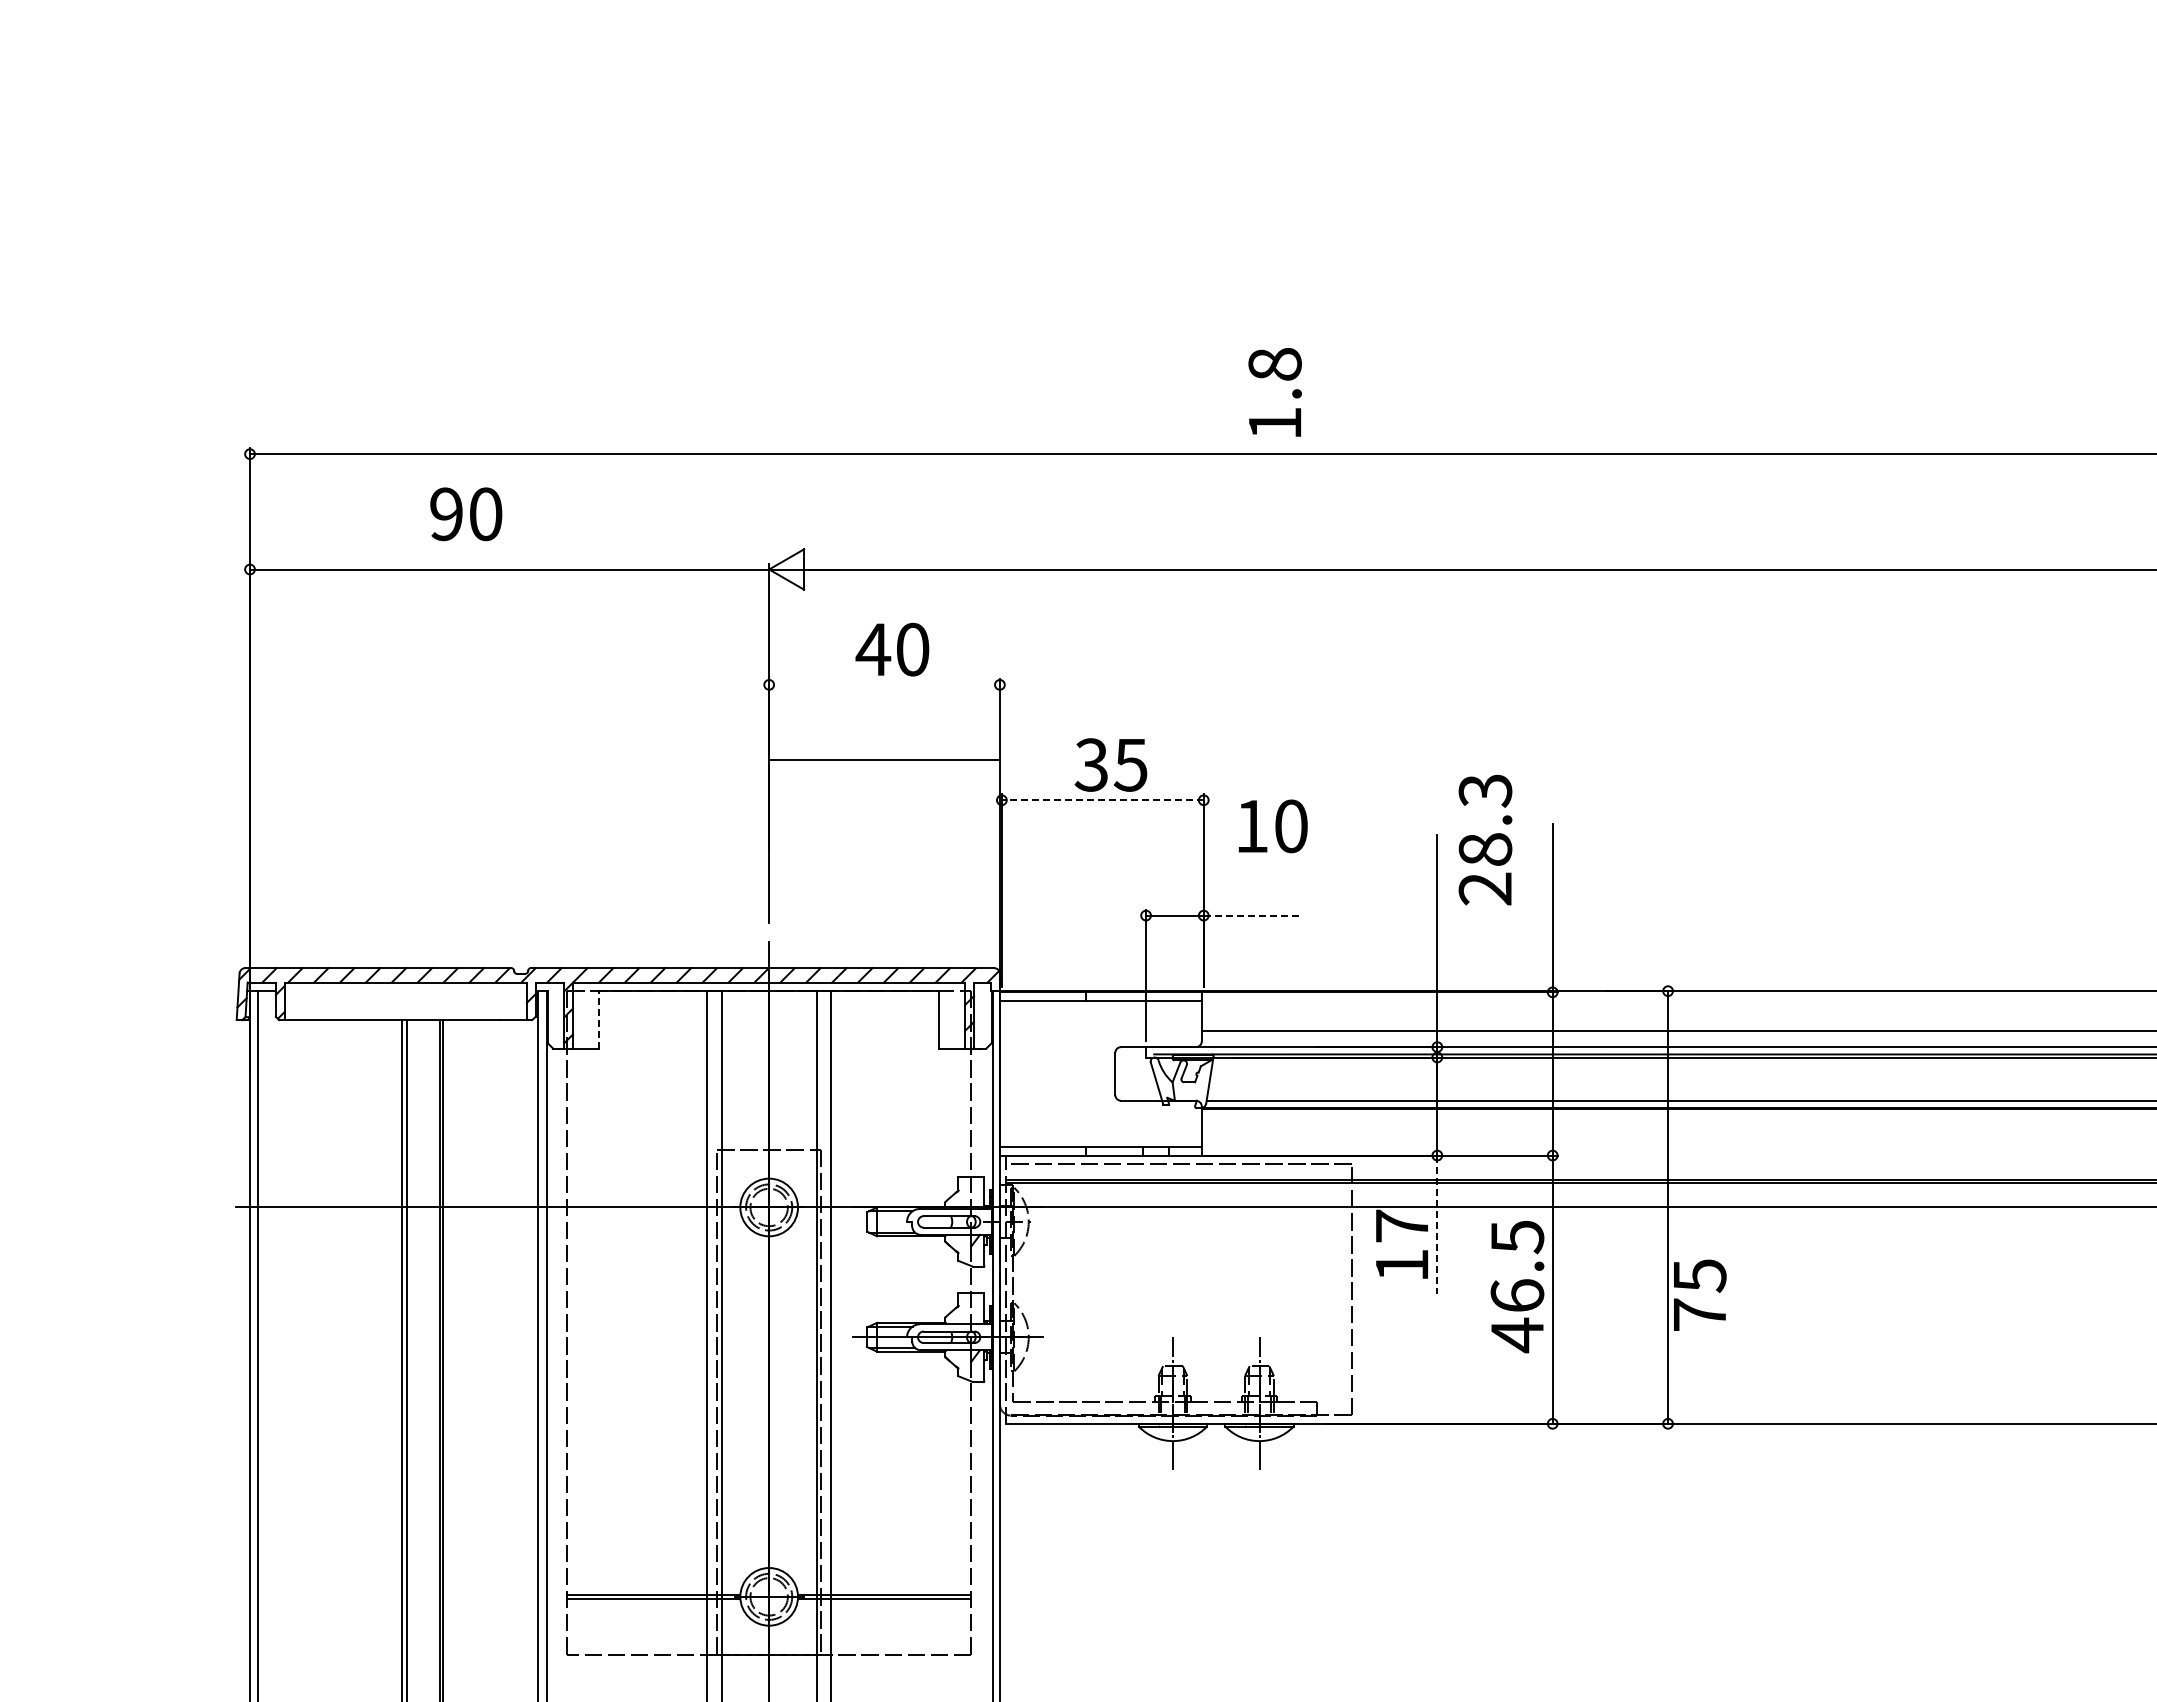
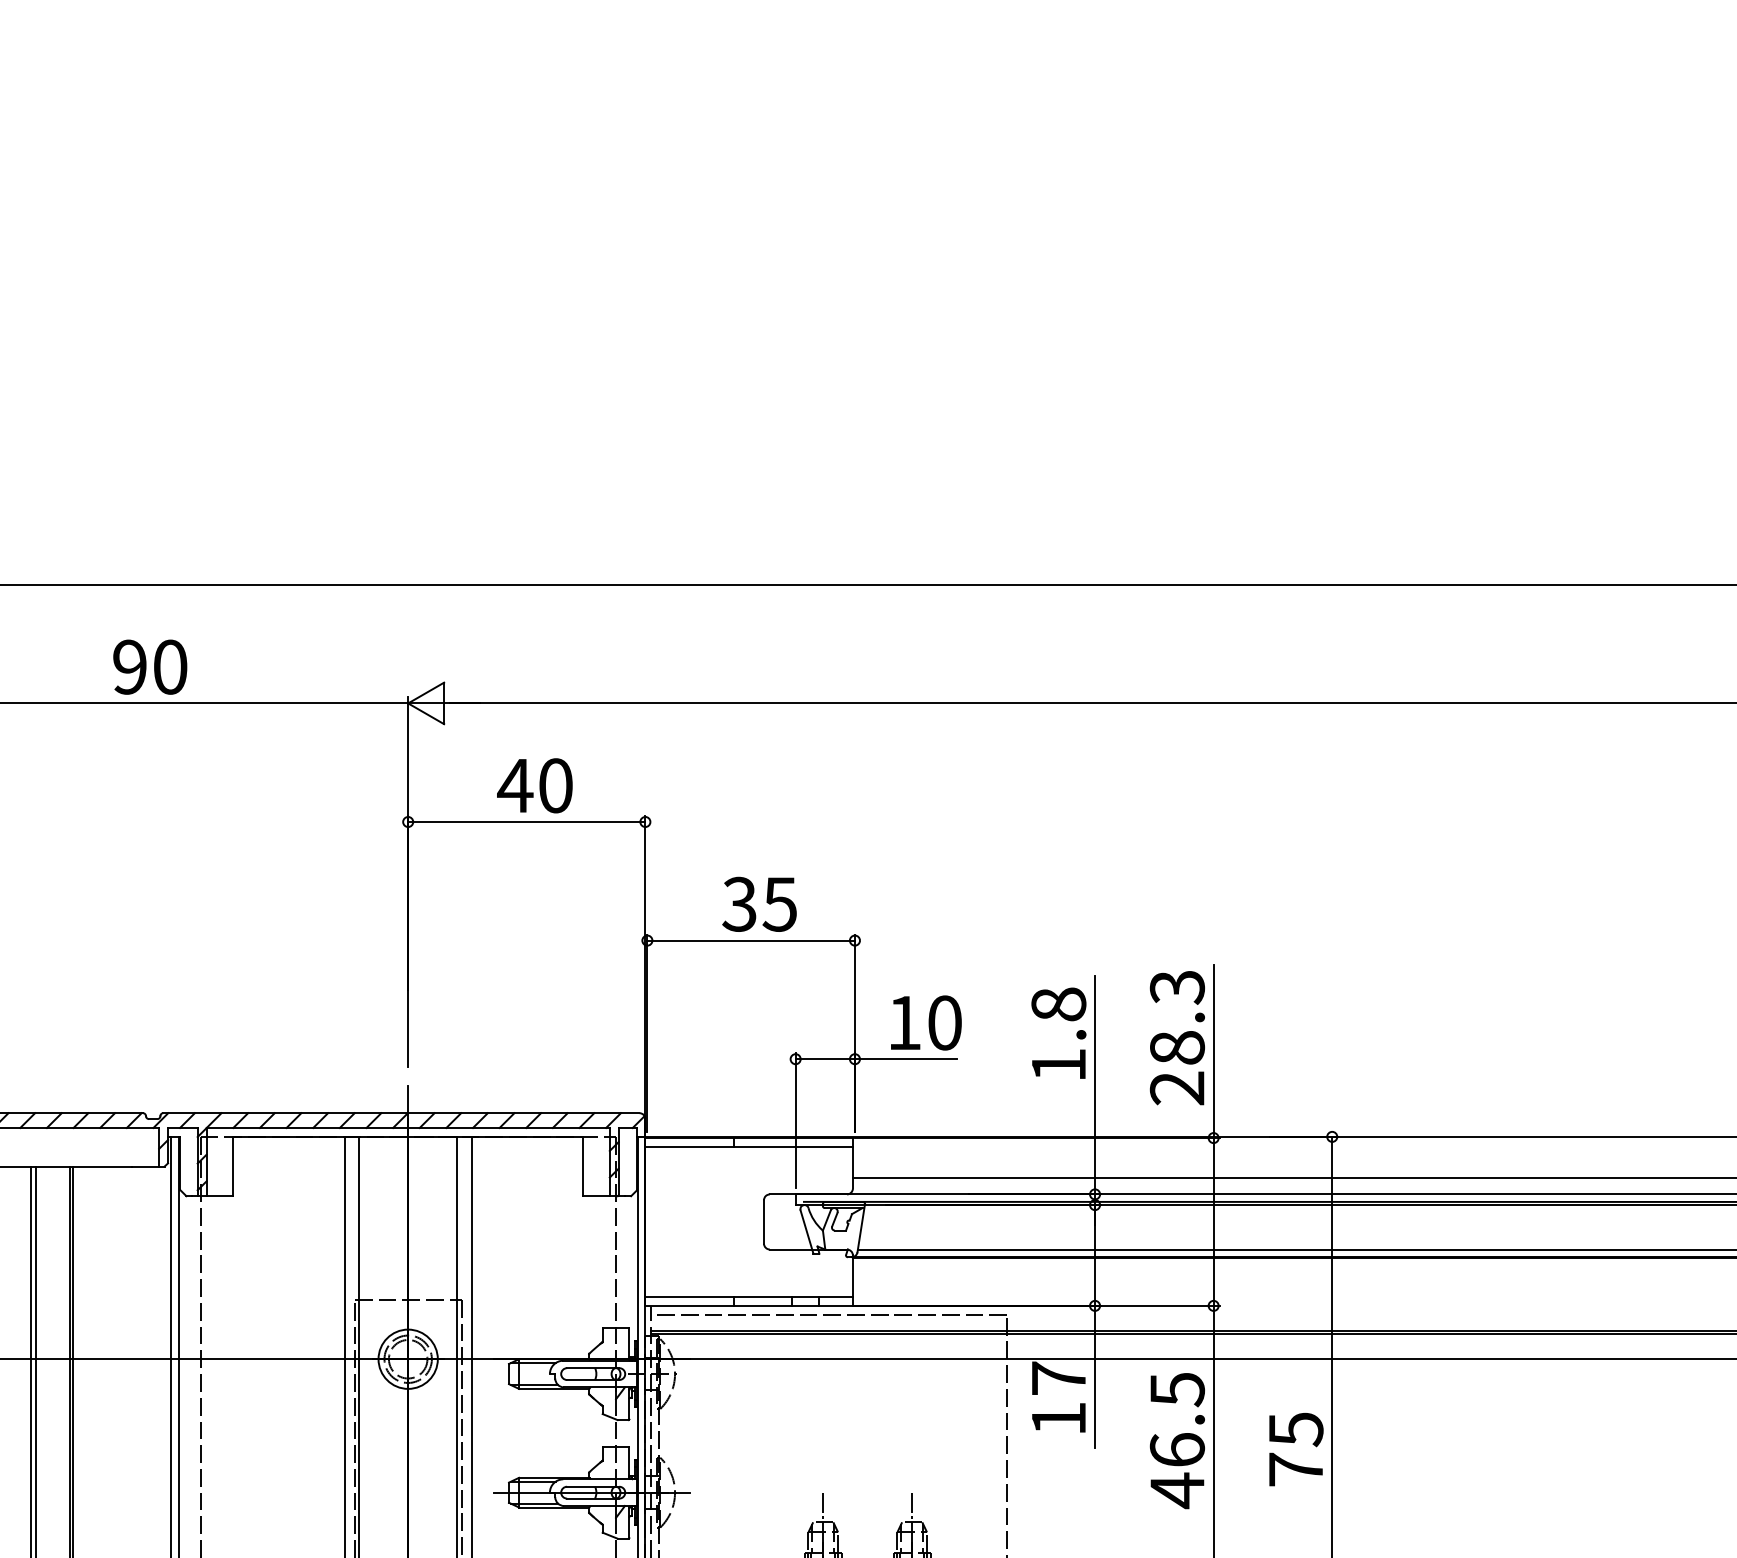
text: (1274, 392) -> (1058, 1033), moved
text: (466, 514) -> (150, 667), moved
line: (884, 759) -> (526, 821), moved
line: (1102, 800) -> (750, 940), dashed -> solid
text: (1272, 826) -> (925, 1023), moved
text: (1485, 839) -> (1177, 1037), moved
line: (1253, 915) -> (906, 1059), dashed -> solid
line: (599, 1020) -> (233, 1167), dashed -> solid
line: (1437, 1225) -> (1095, 1377), dashed -> solid
text: (1700, 1294) -> (1296, 1448), moved

